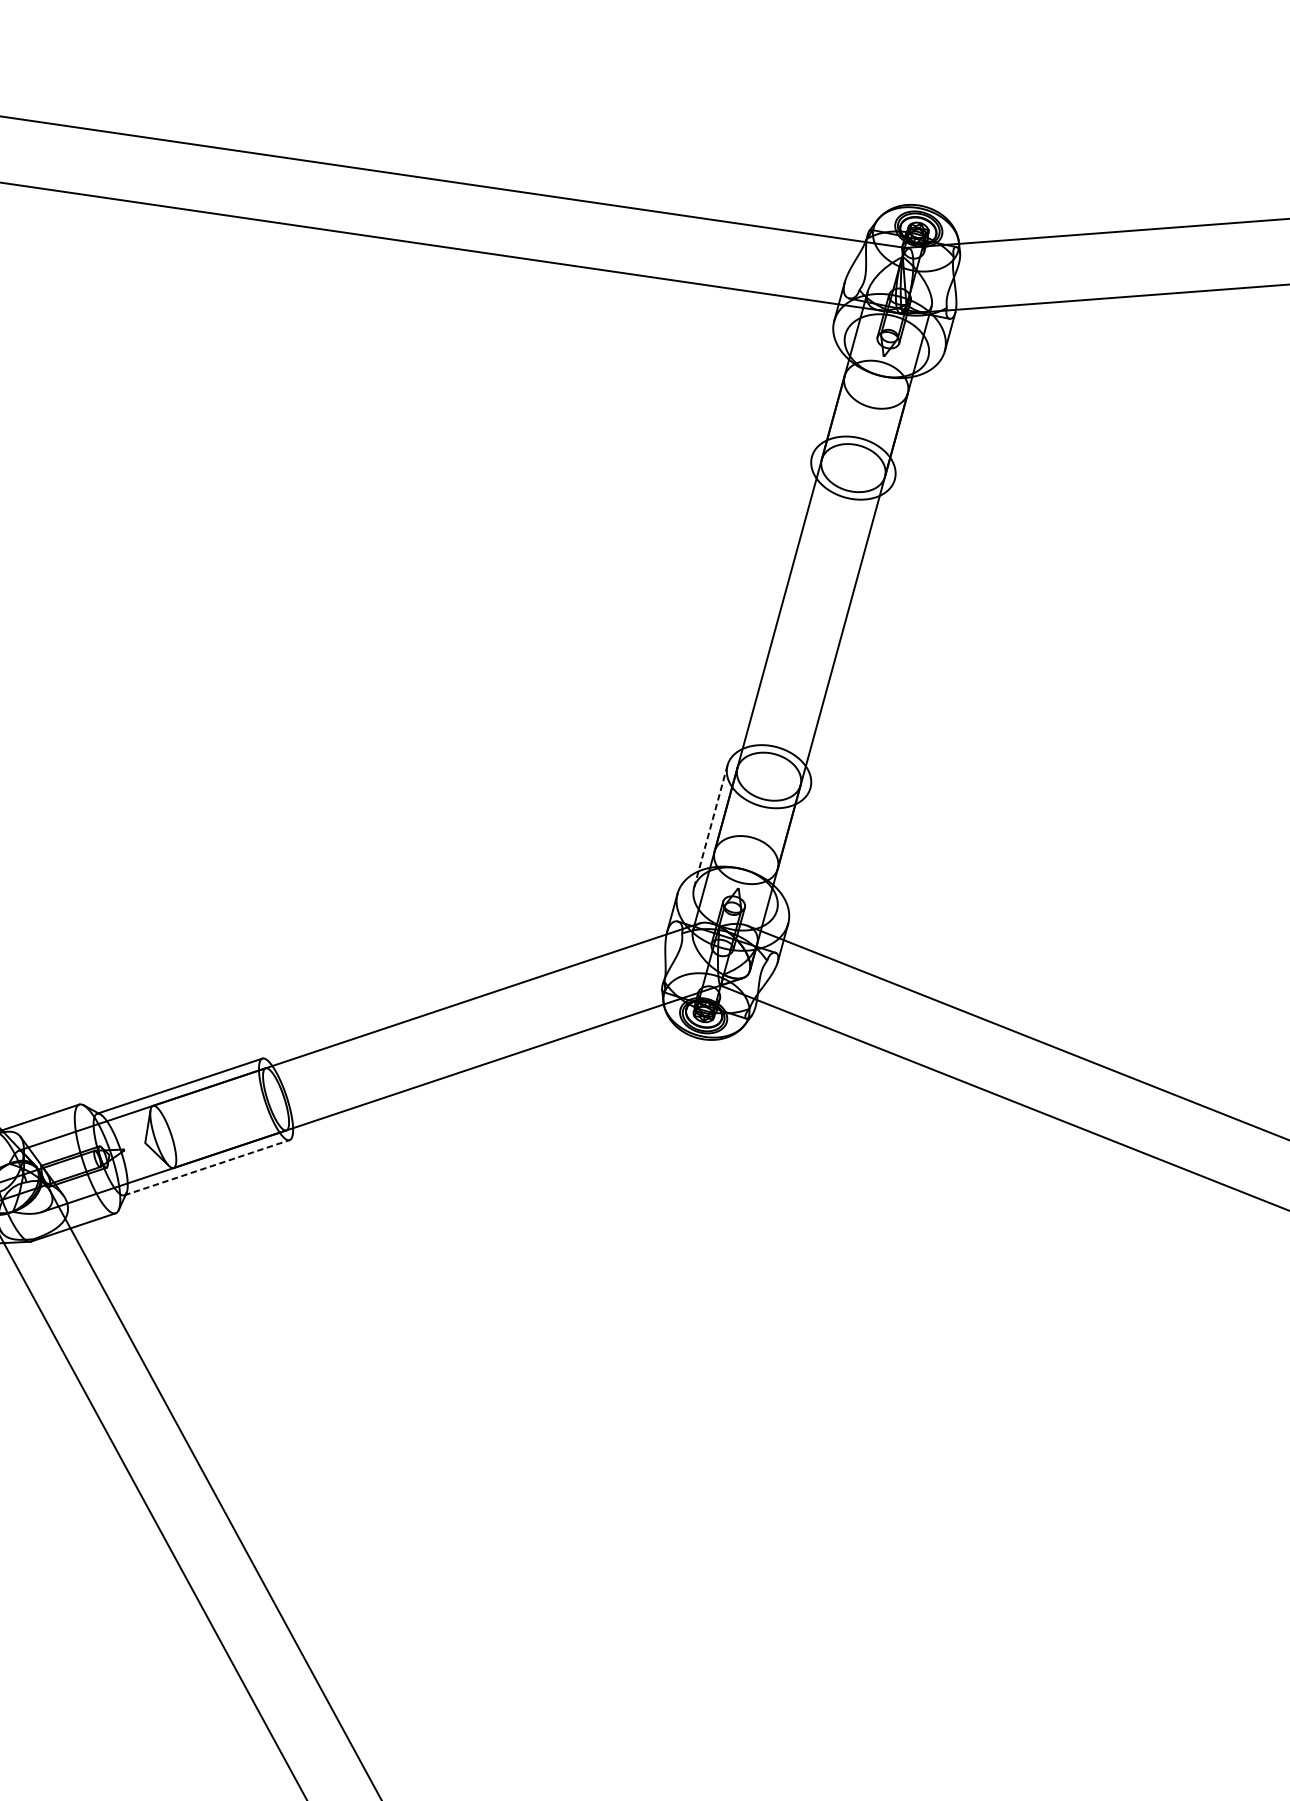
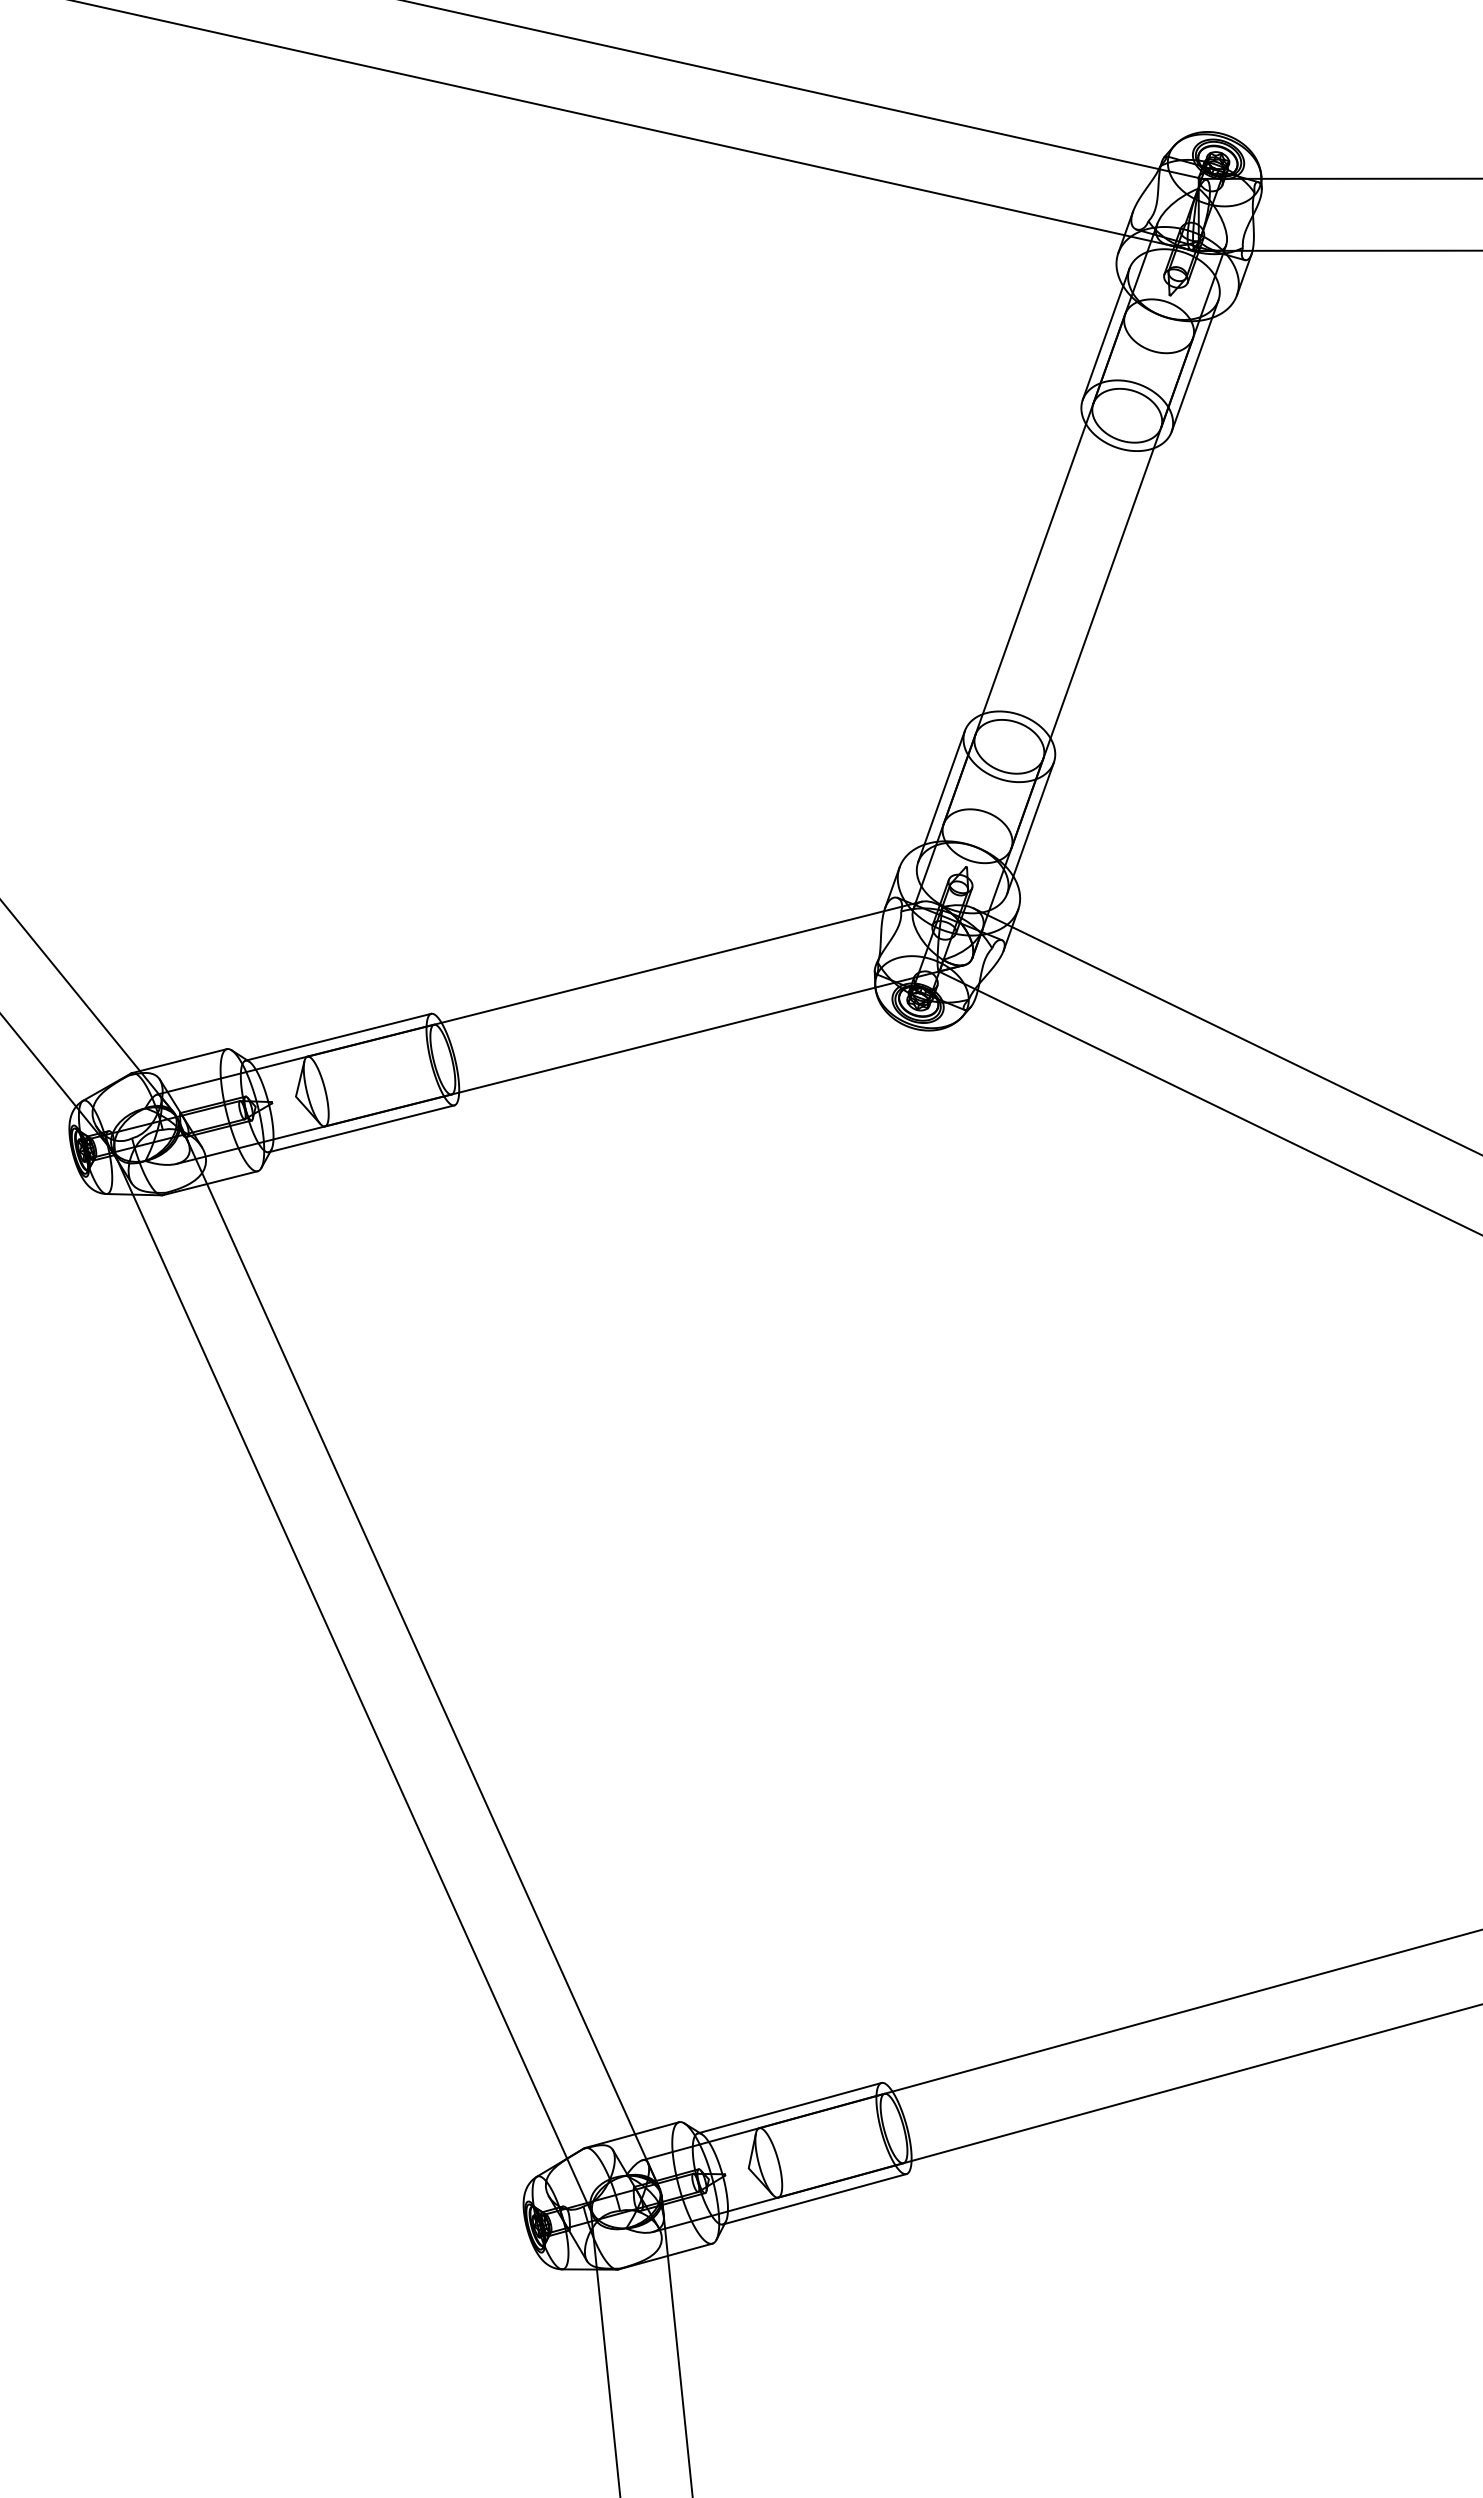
line: (828, 394) -> (1105, 333), added
line: (911, 417) -> (1194, 365), added
line: (710, 826) -> (941, 796), dashed -> solid
line: (793, 848) -> (1030, 827), added
line: (206, 1167) -> (361, 1128), dashed -> solid

